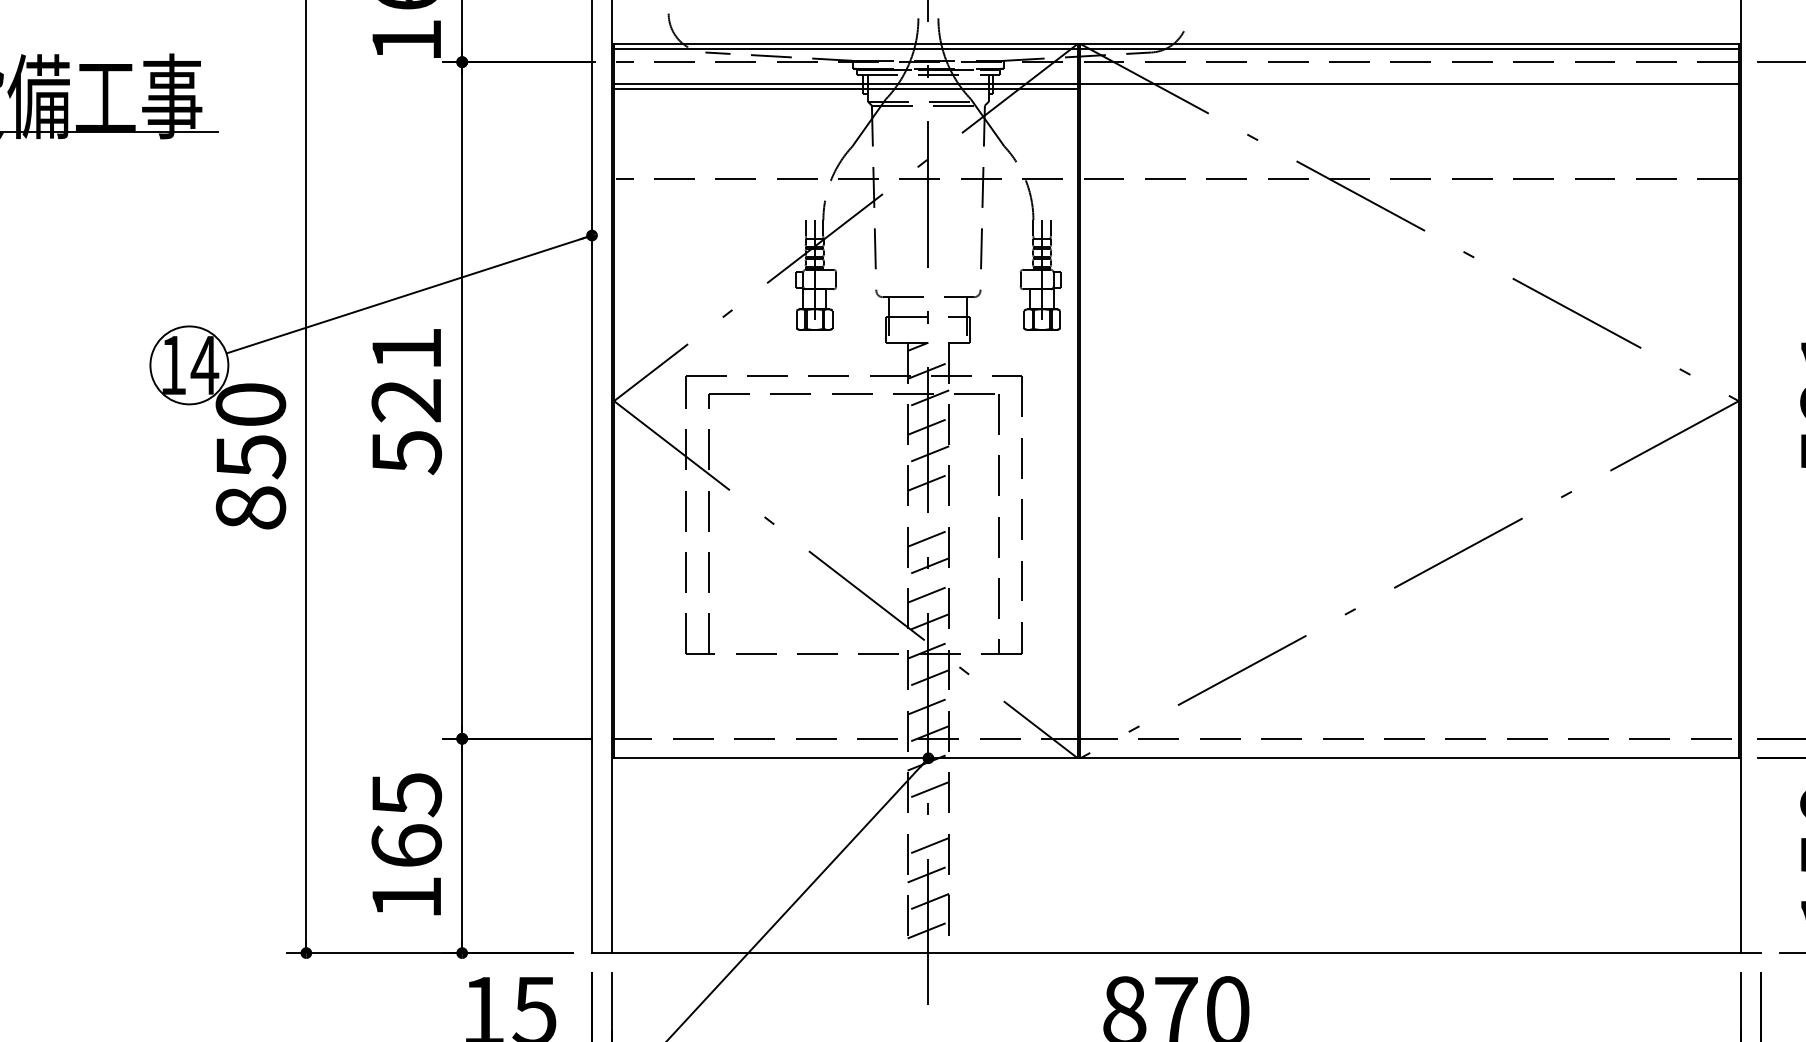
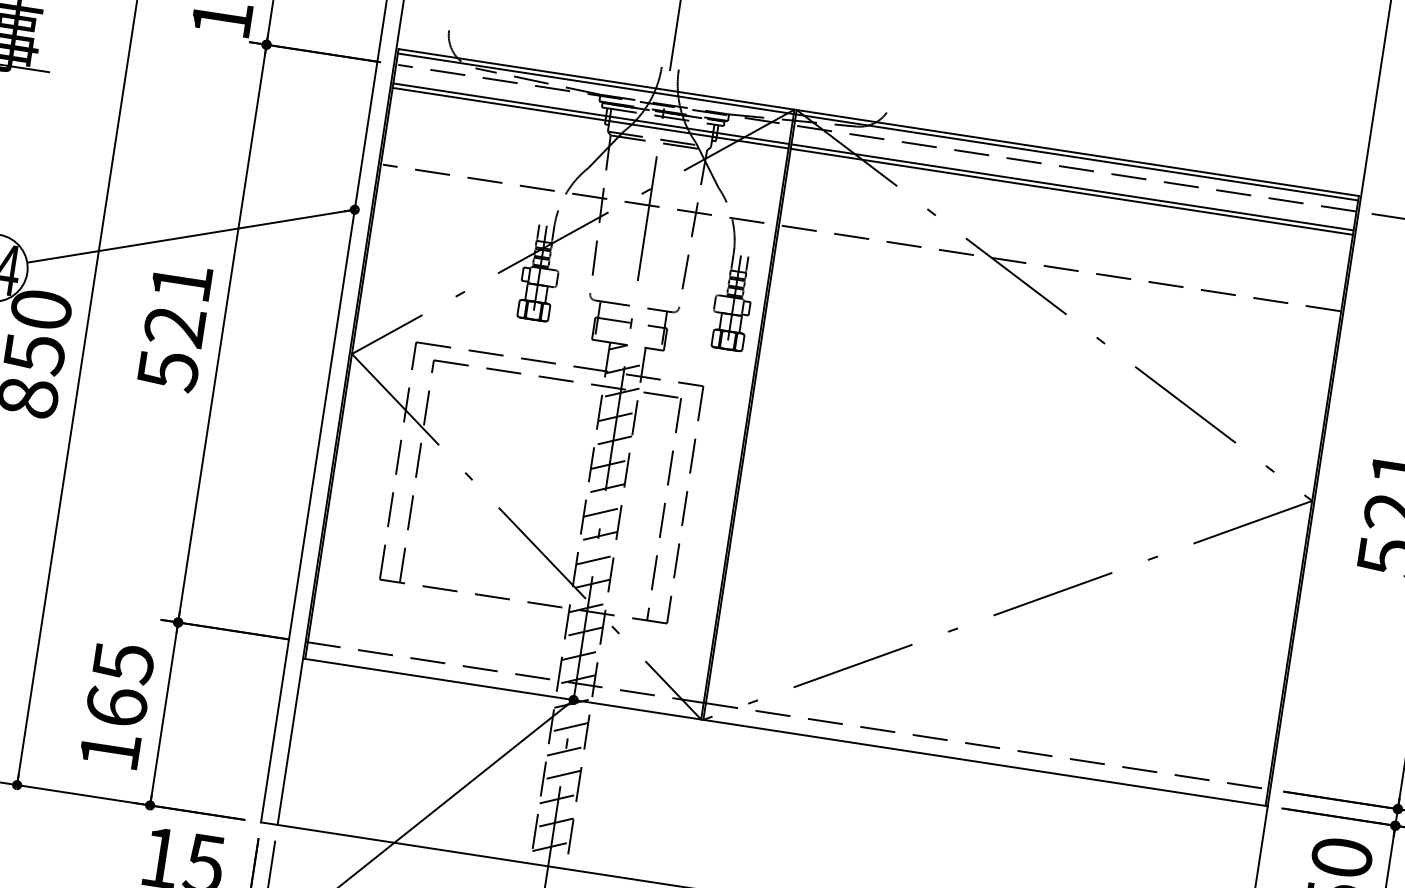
line: (1409, 89) -> (1071, 191), added
line: (928, 510) -> (606, 488), added
line: (928, 817) -> (565, 750), added

